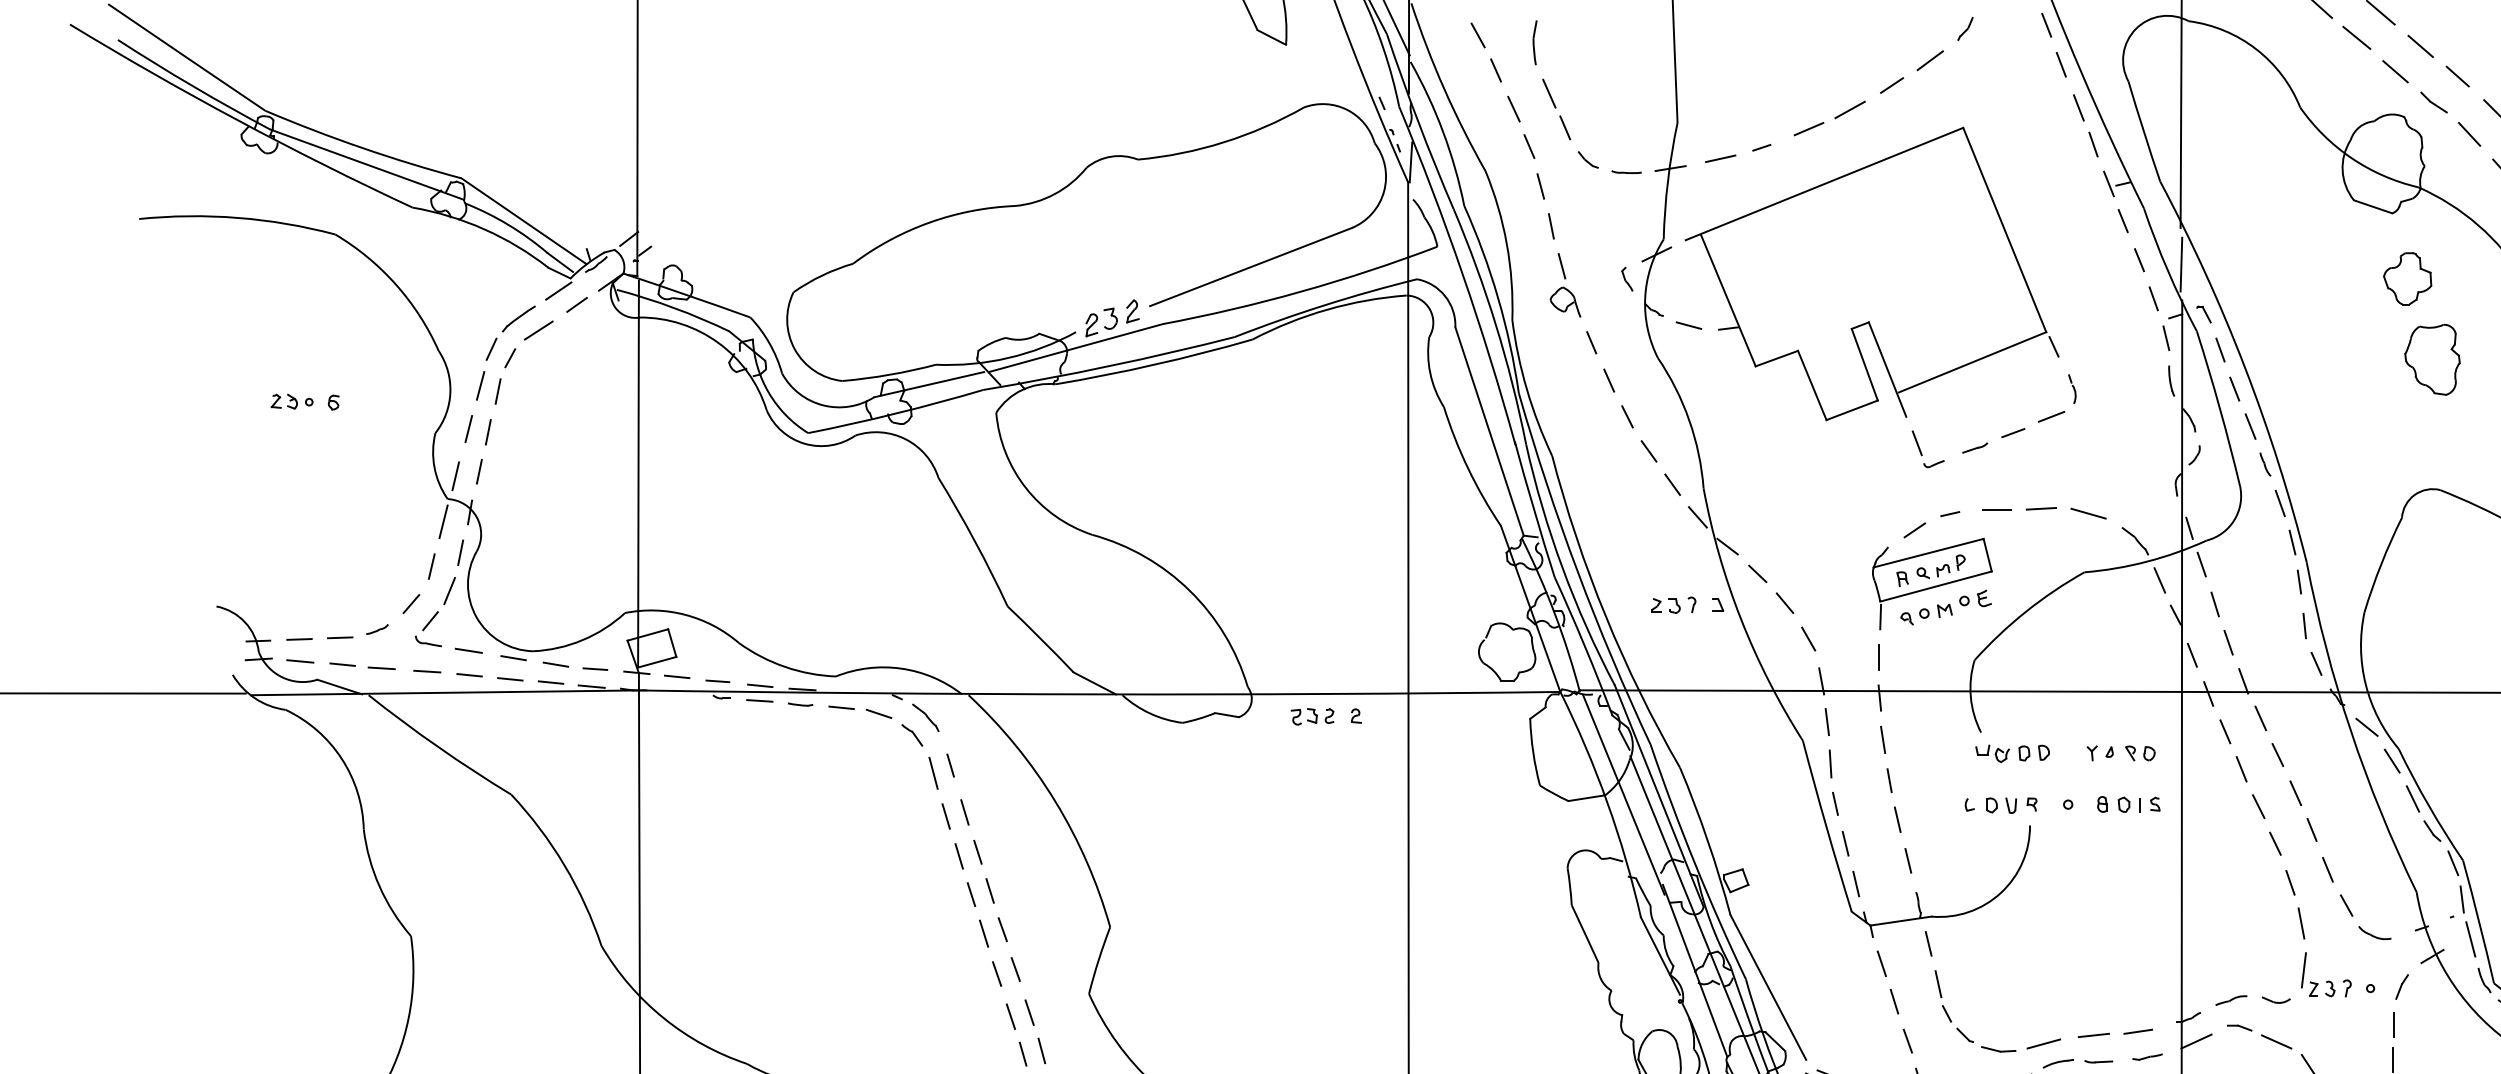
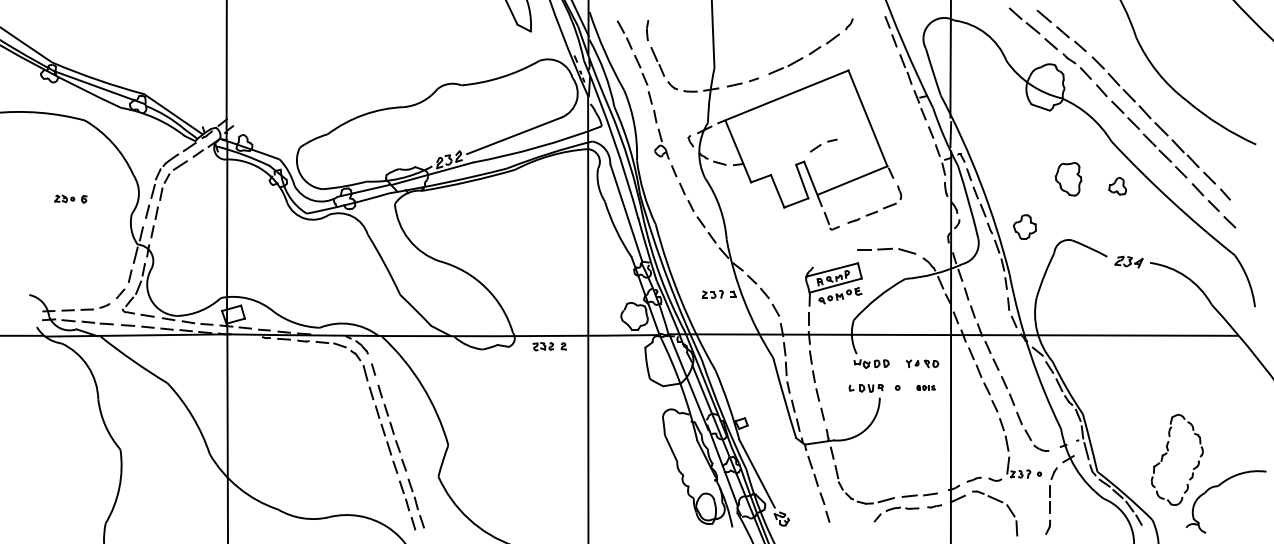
part: (2406, 277) -> (1024, 226), moved
part: (1931, 524) -> (823, 145), moved
part: (2127, 803) -> (925, 387), size x0.6

